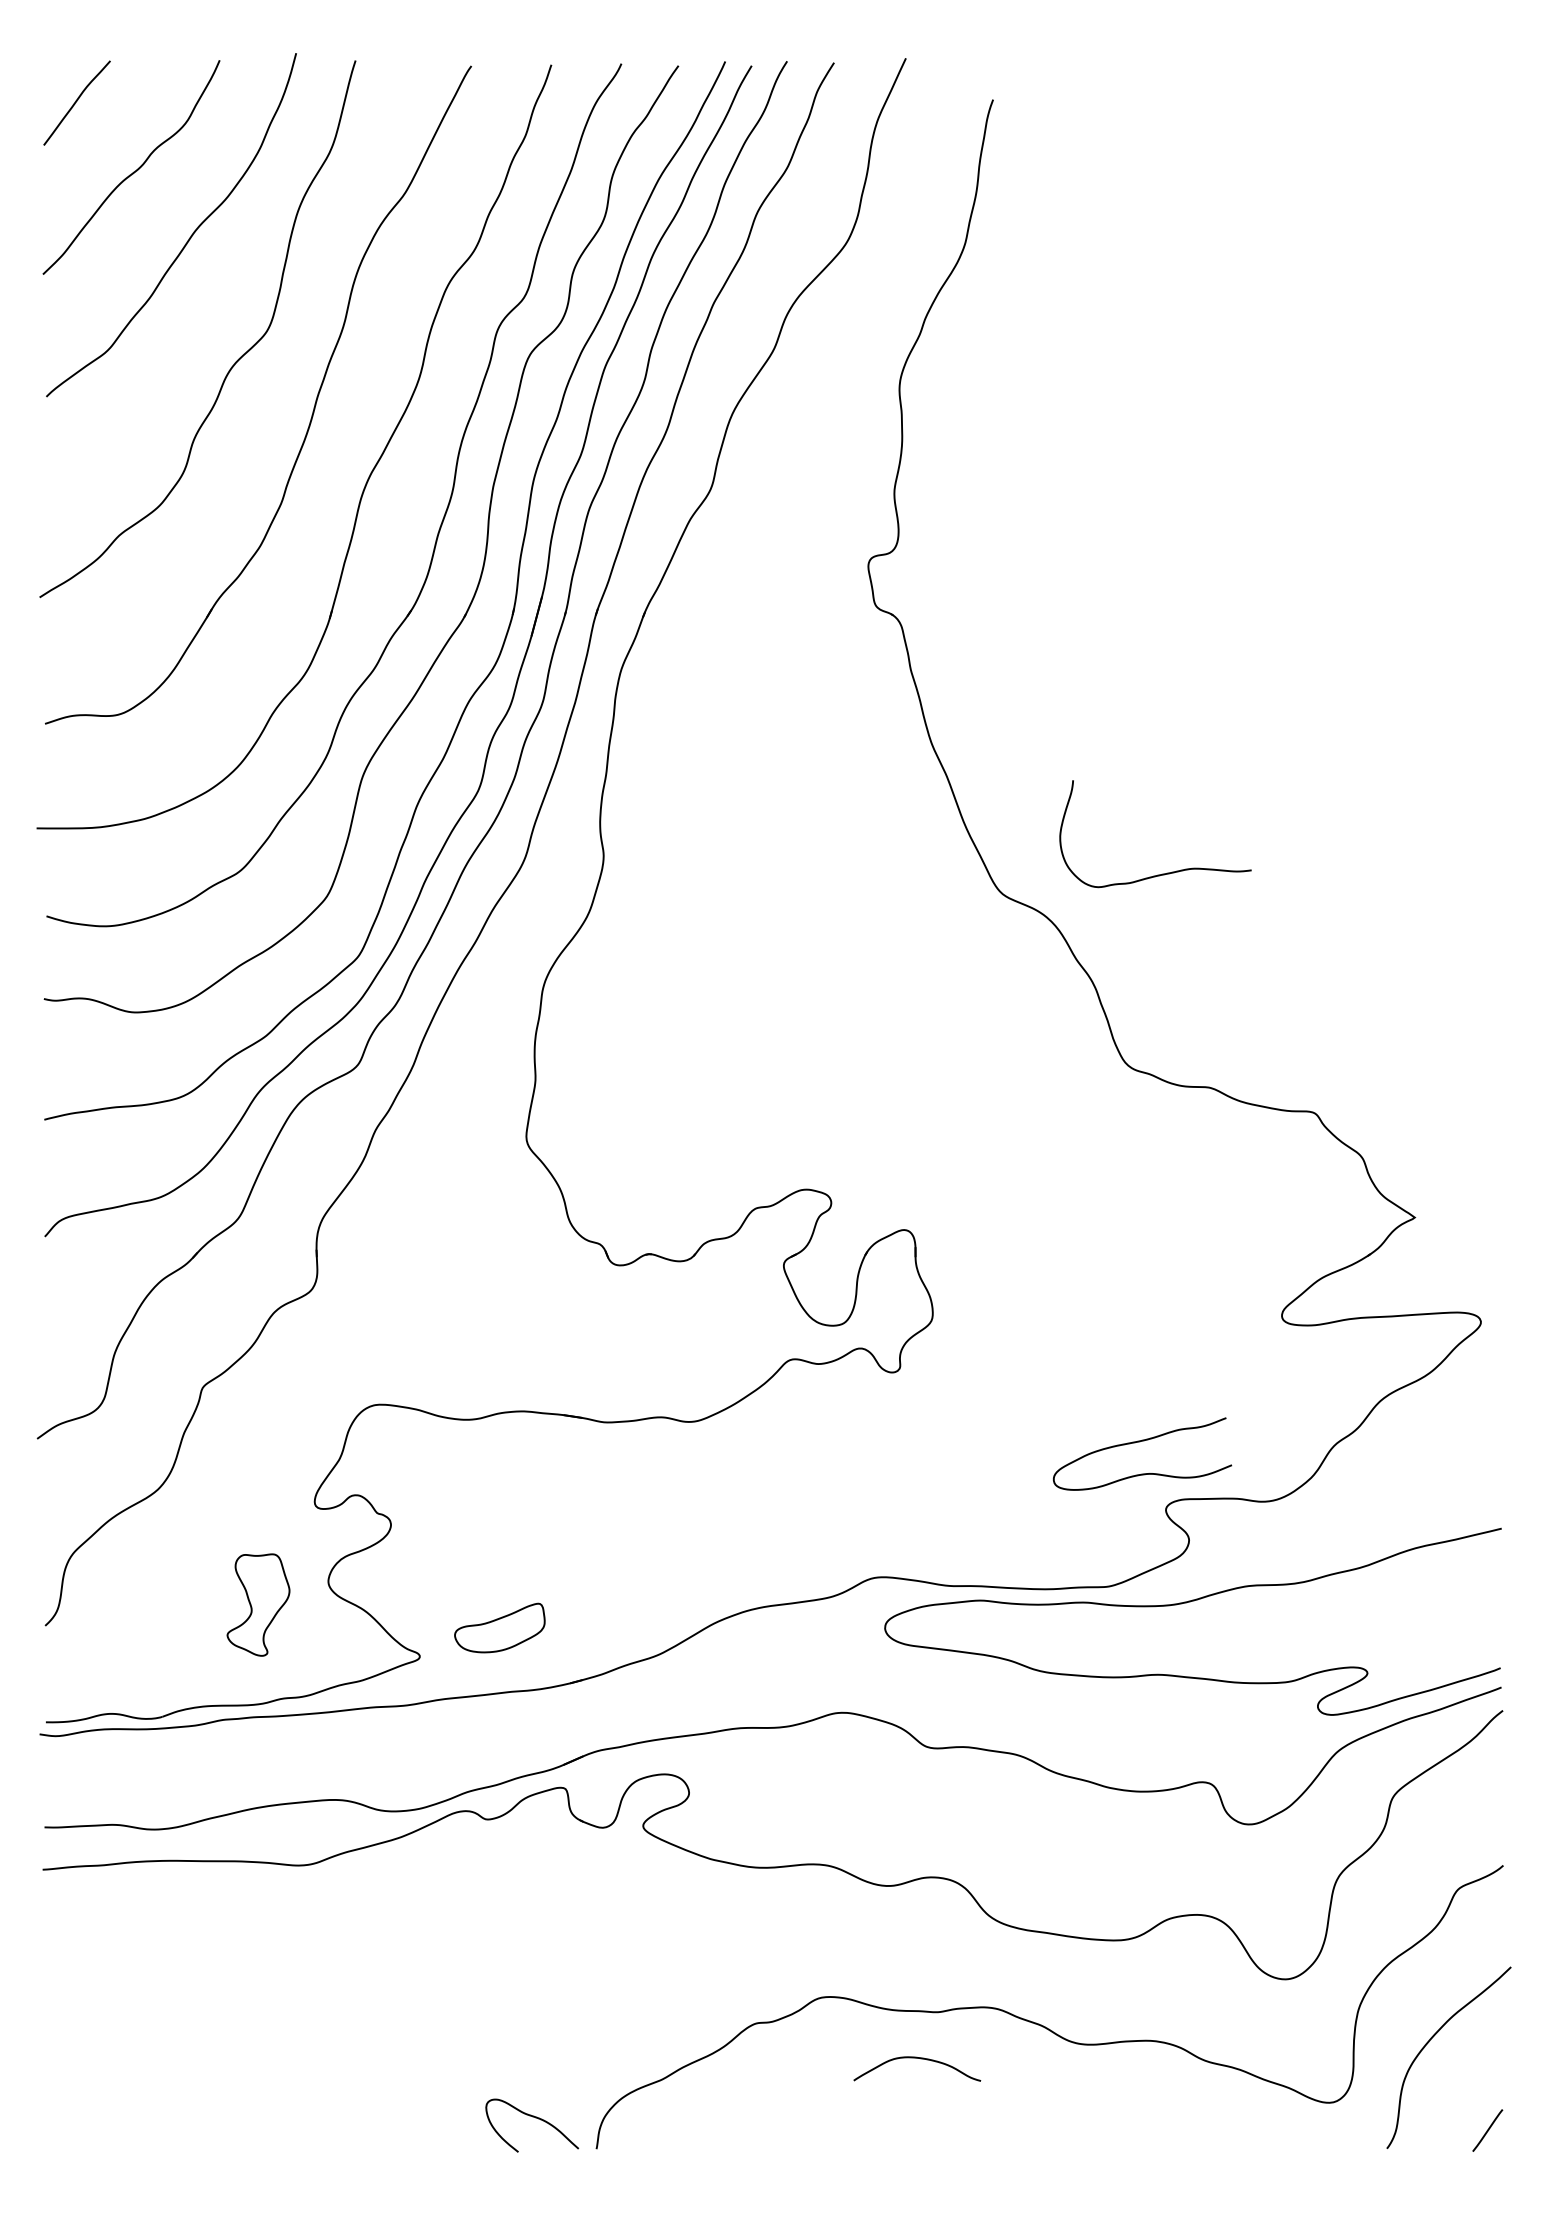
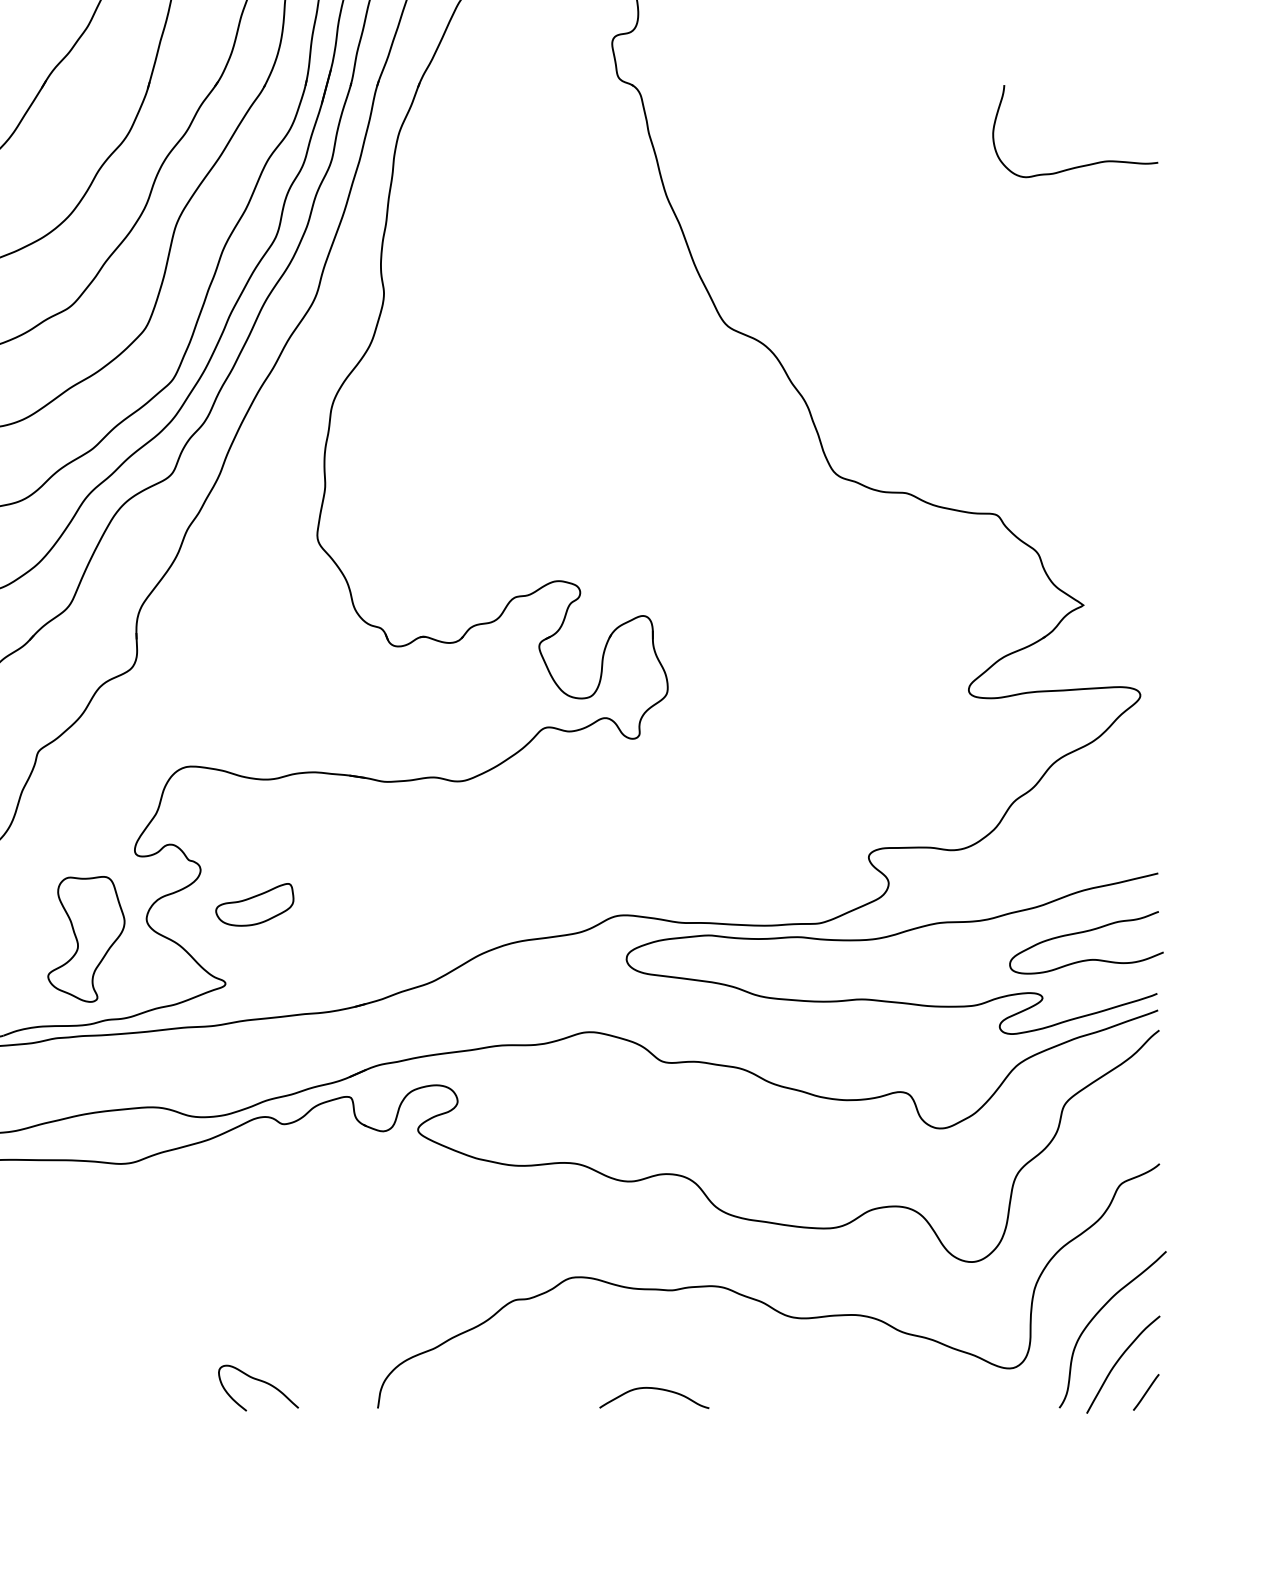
curve: (1162, 873) -> (1081, 165), moved
curve: (1140, 1442) -> (1084, 932), moved
part: (258, 1604) -> (86, 938), size x1.43
part: (499, 1627) -> (254, 904), moved
curve: (920, 2059) -> (657, 1389), moved
curve: (1456, 2093) -> (1119, 1360), added
curve: (535, 2118) -> (261, 1382), moved

